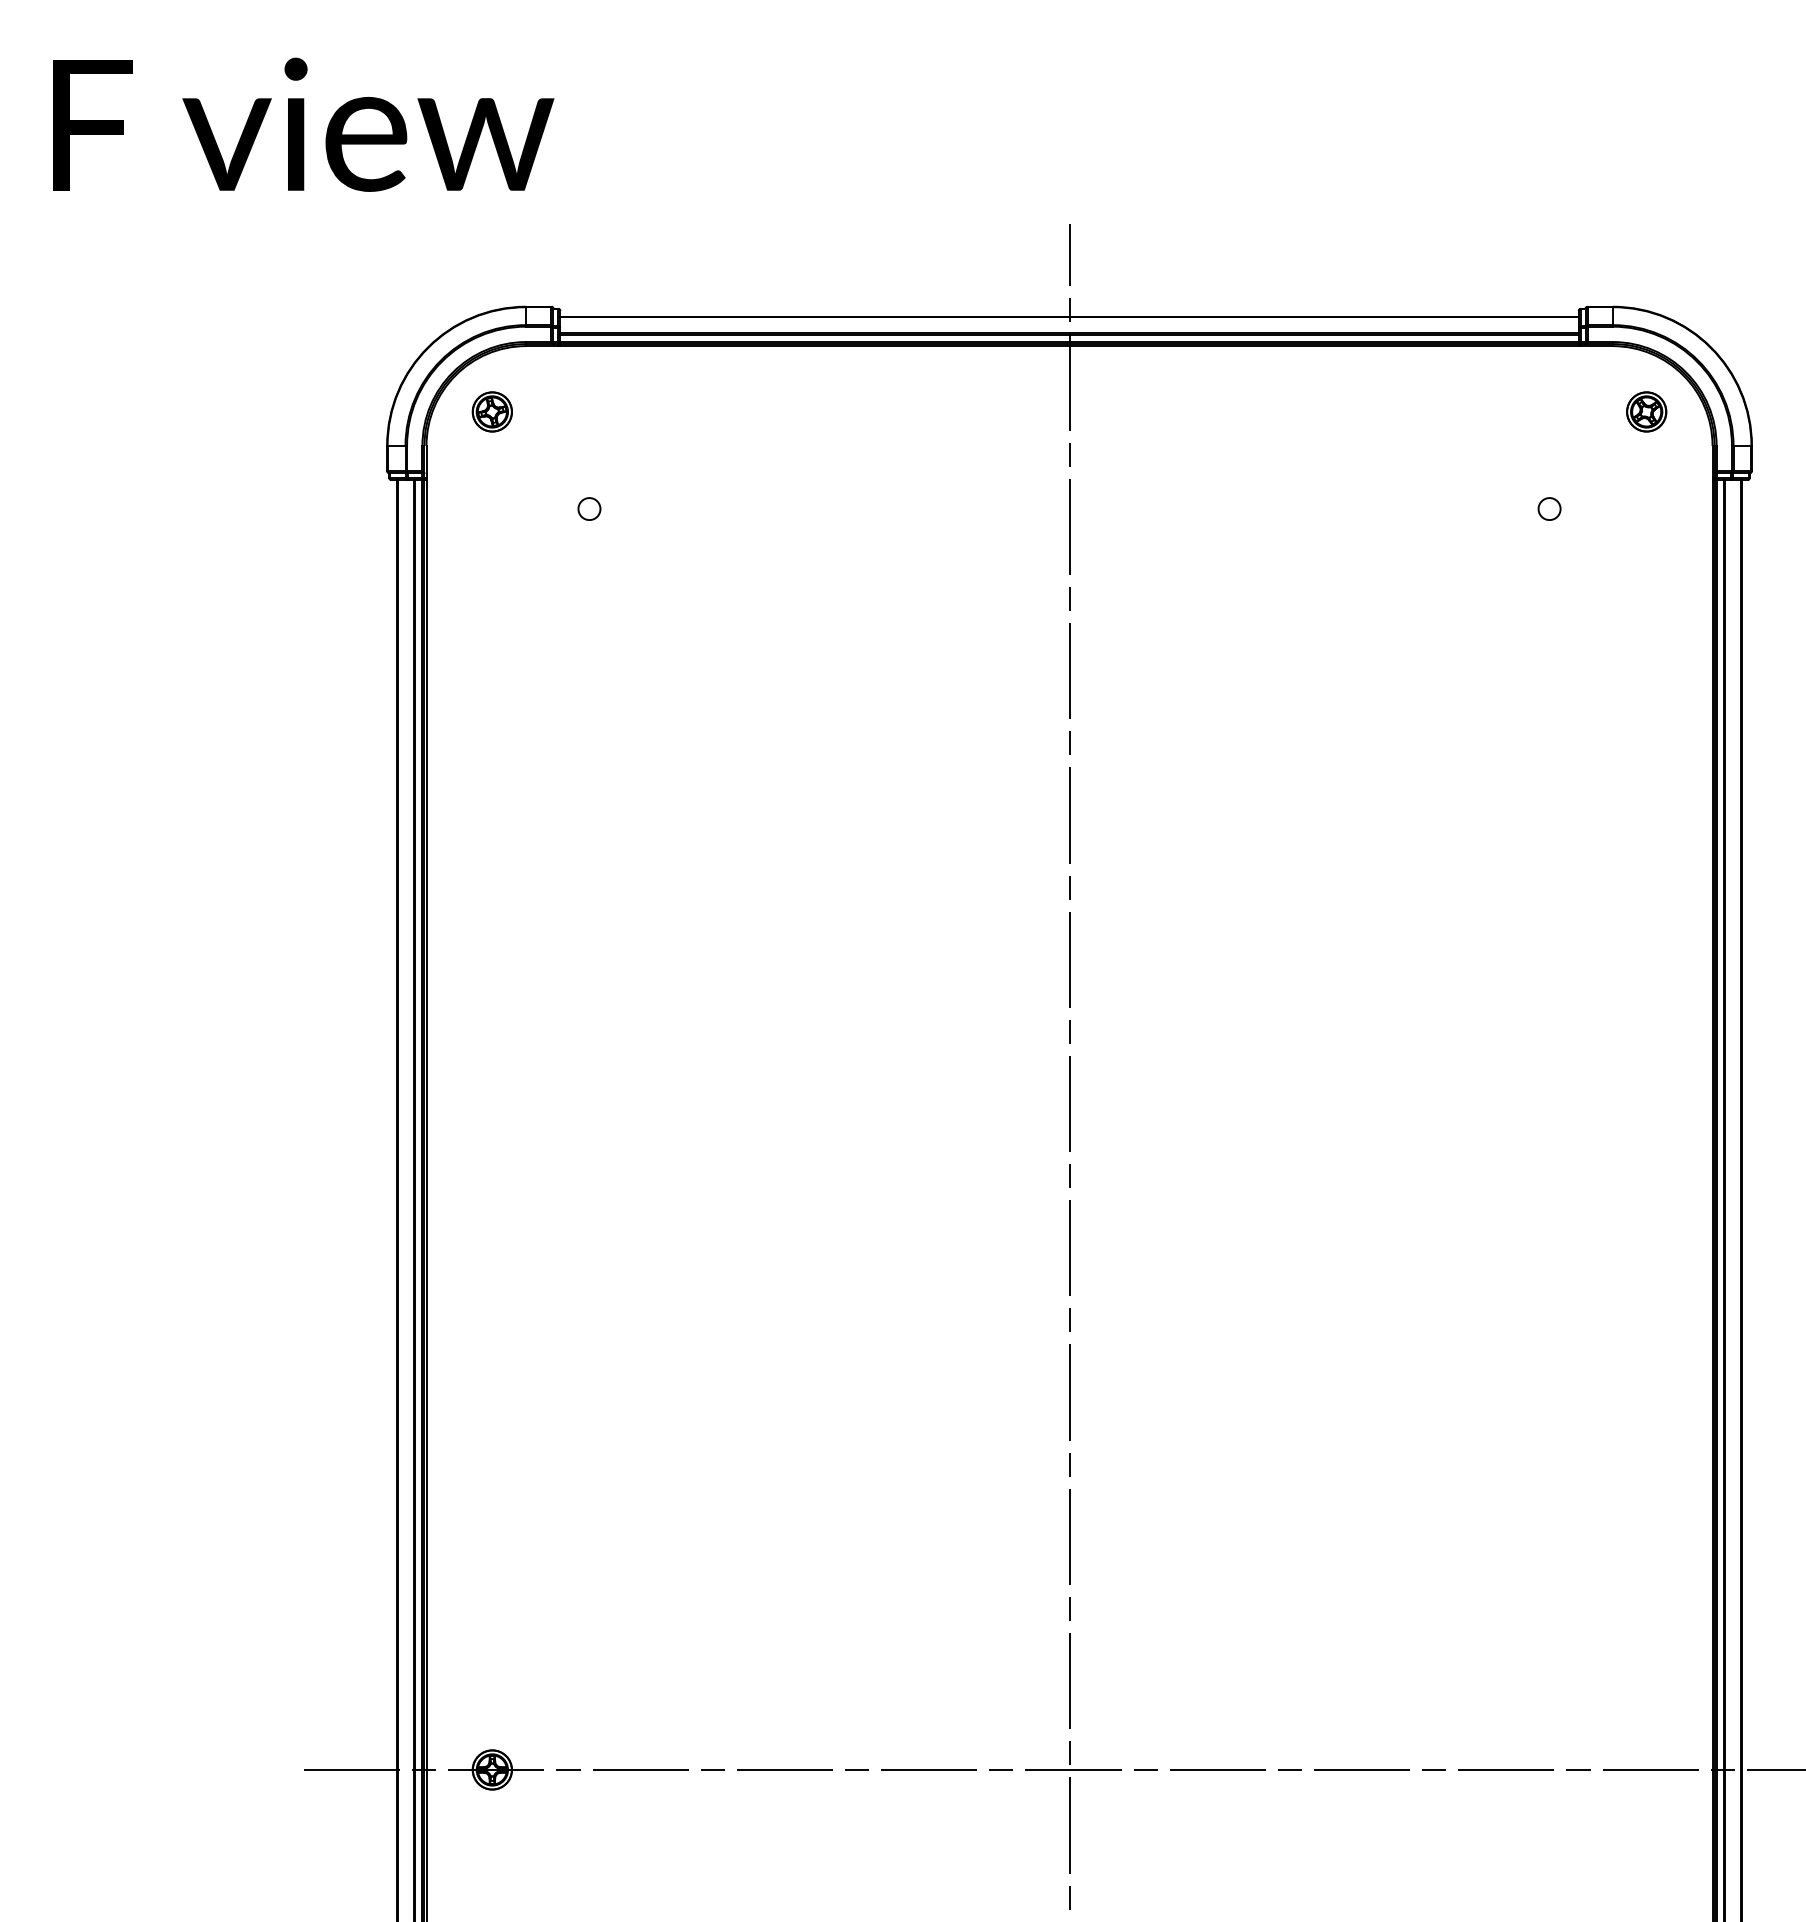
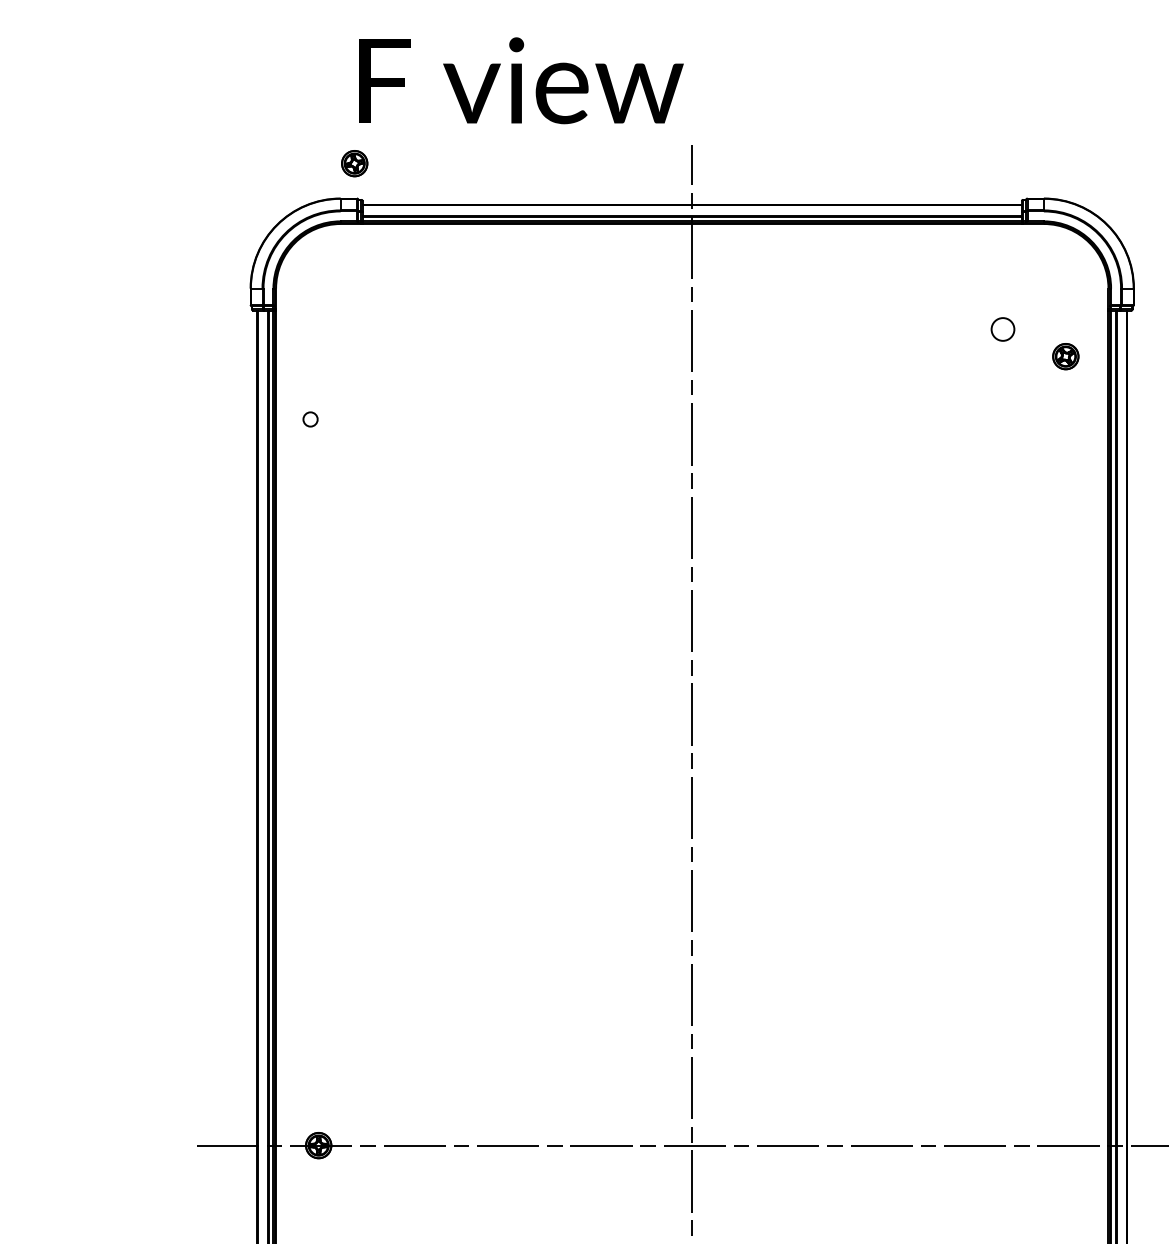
text: (303, 124) -> (521, 80), moved
part: (492, 411) -> (354, 163), moved
part: (1646, 411) -> (1065, 356), moved
circle: (589, 509) -> (310, 419), moved
circle: (1548, 509) -> (1002, 329), size x1.6

